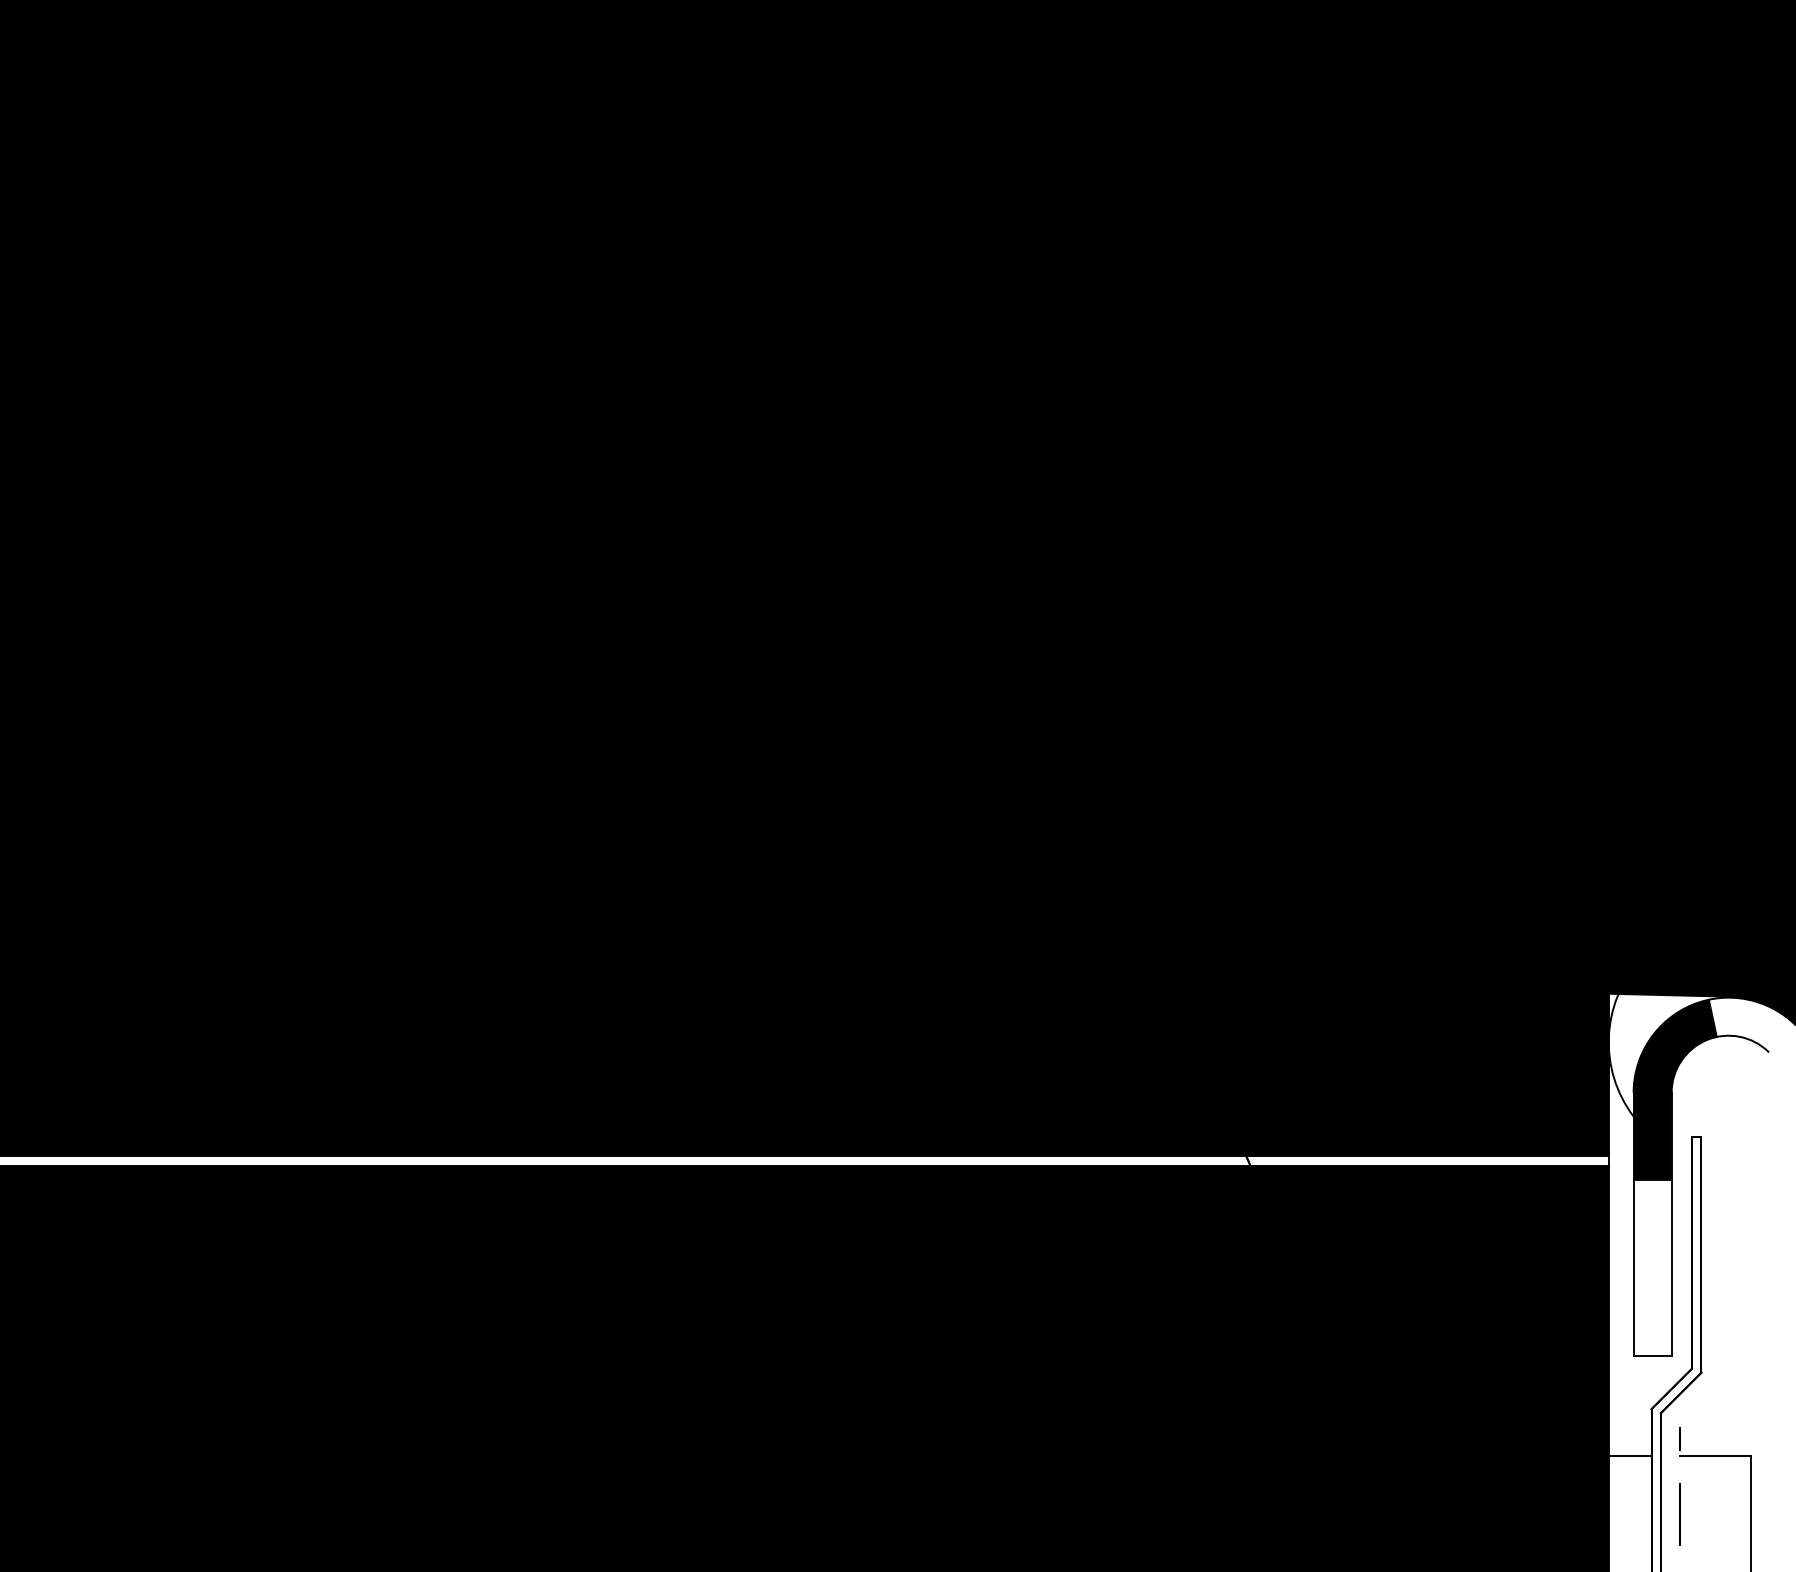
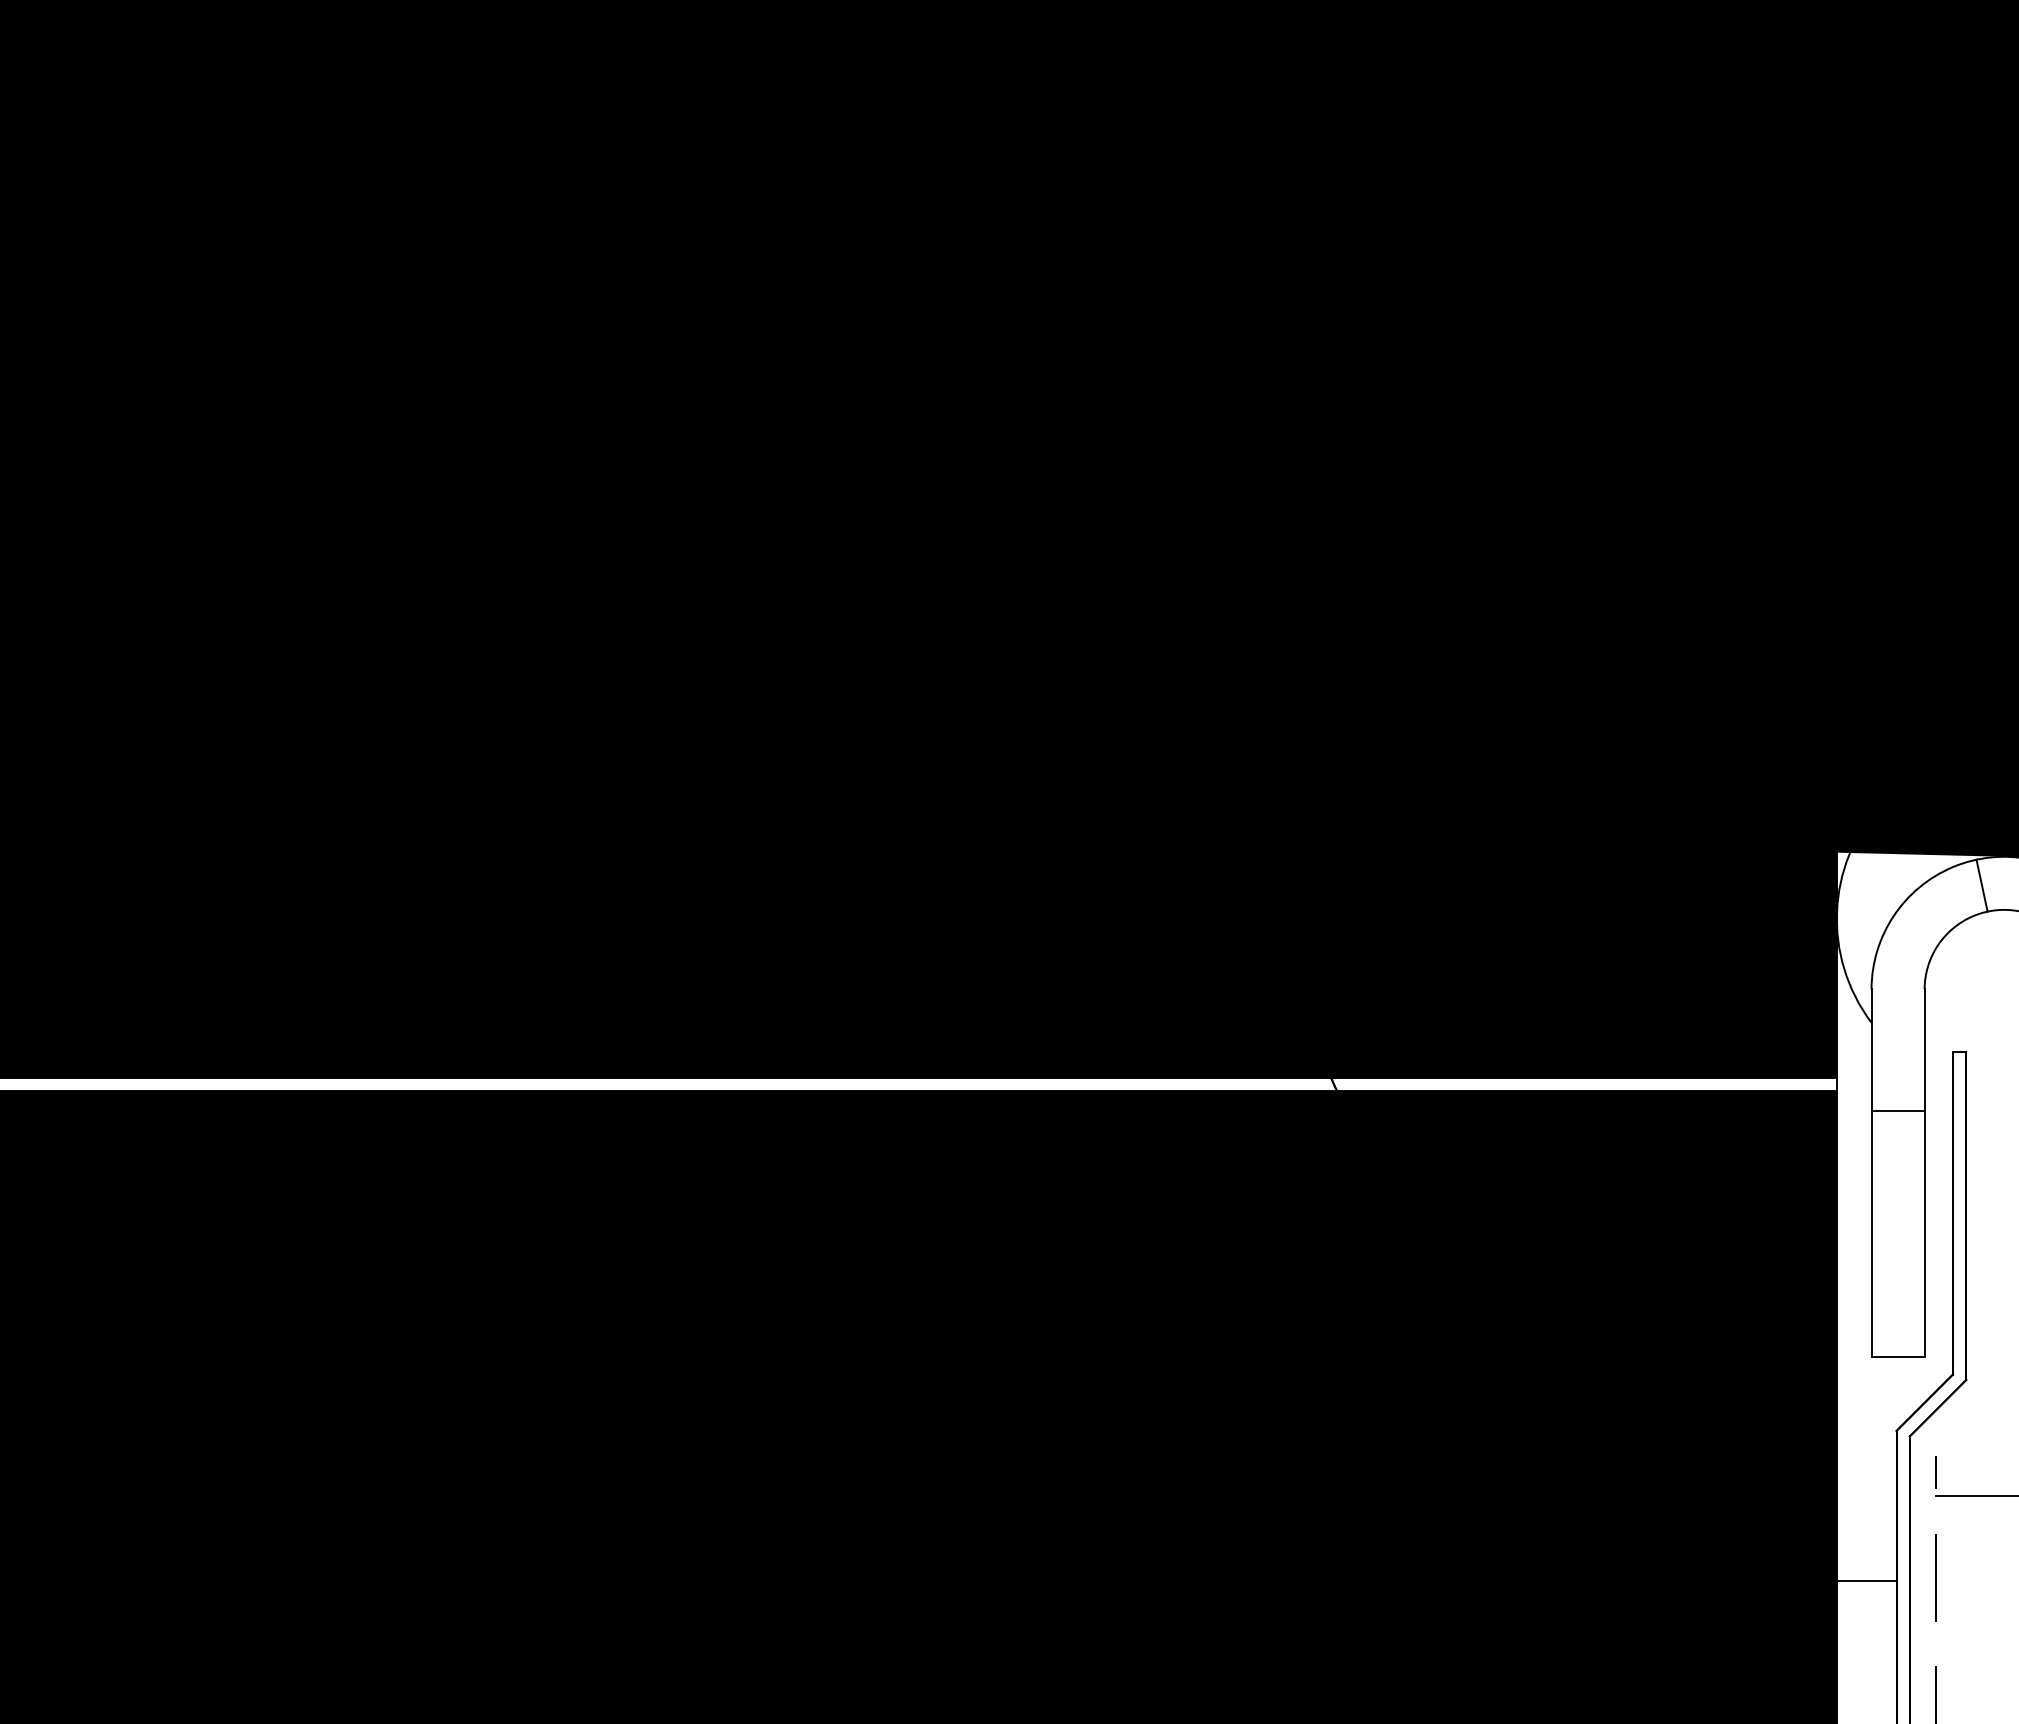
fill: (1674, 1089) -> (1928, 984), removed
line: (1629, 1455) -> (1865, 1580), moved

